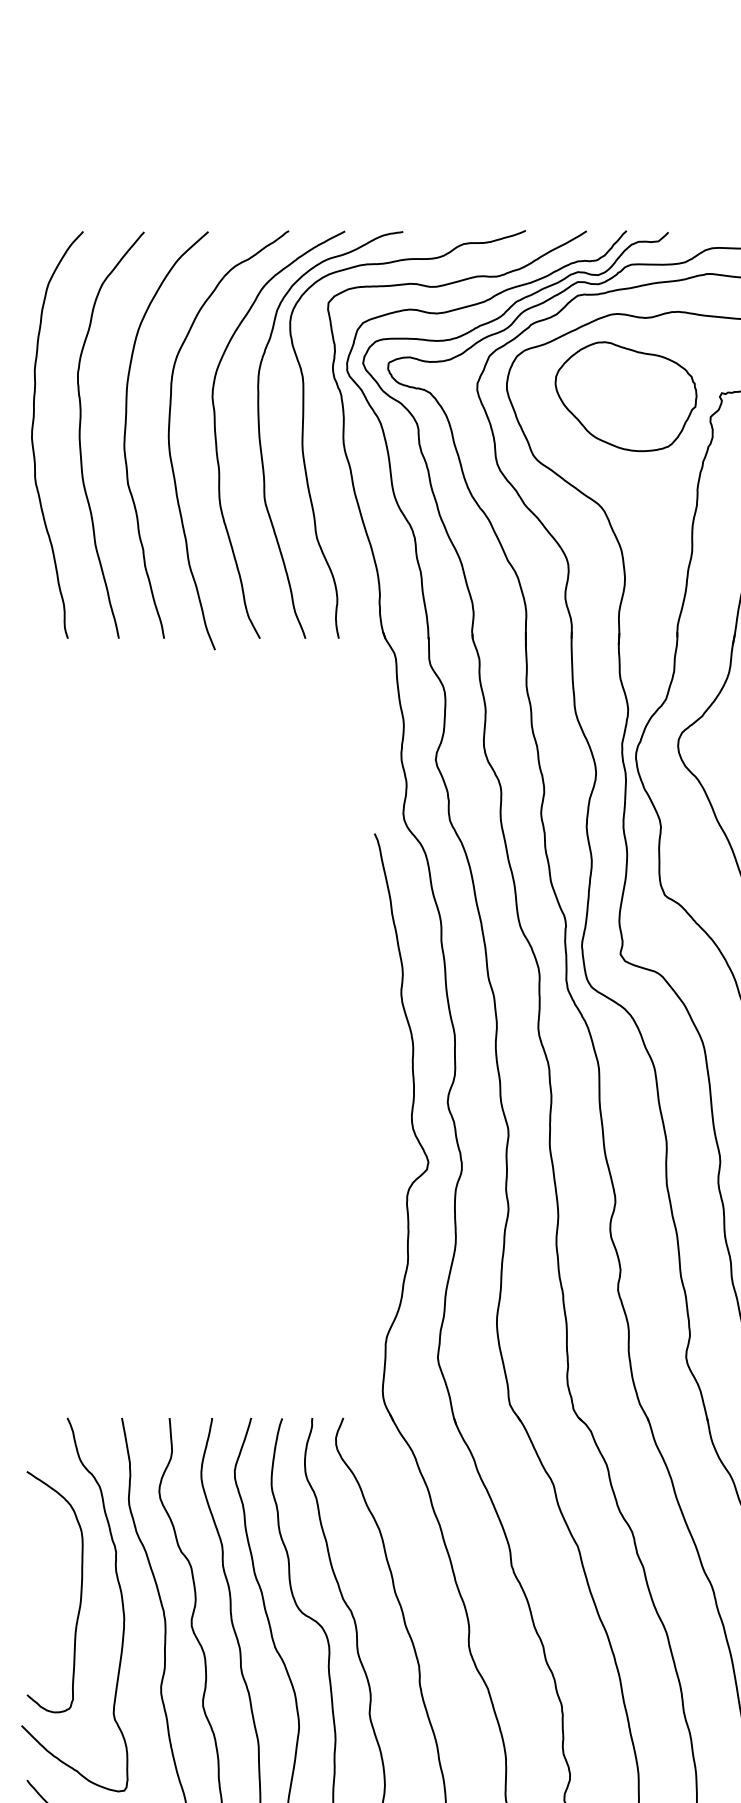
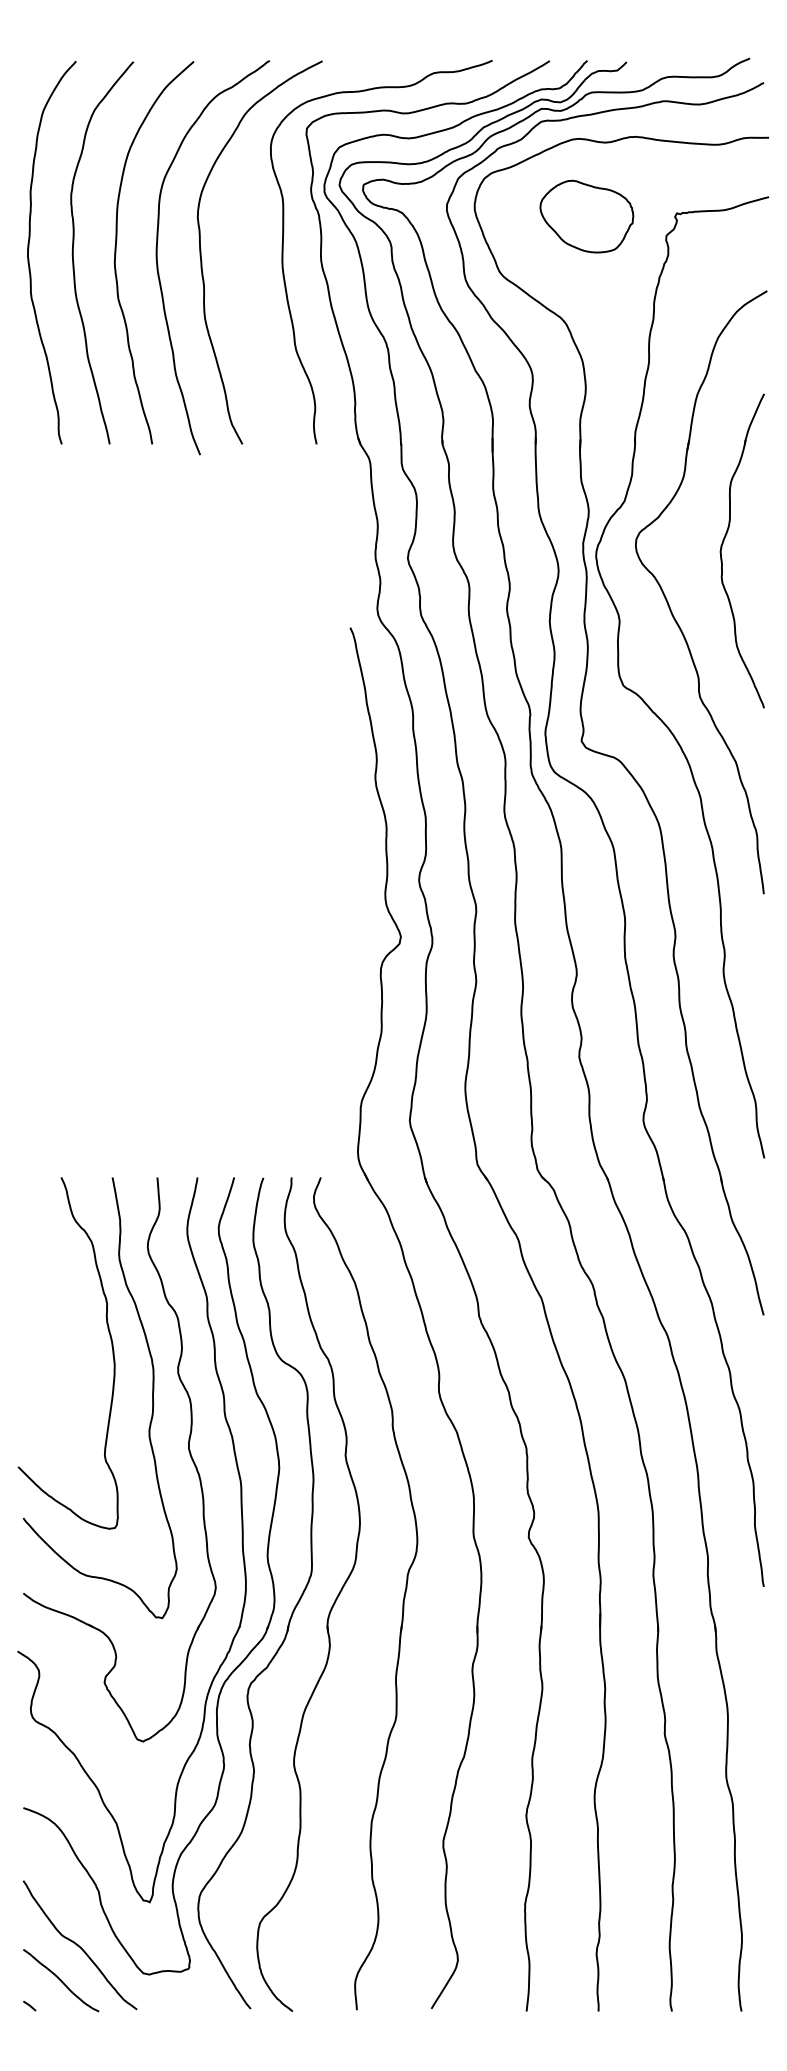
part: (625, 396) -> (586, 216), size x0.7
curve: (261, 439) -> (243, 256), removed
curve: (80, 1592) -> (73, 1341), removed

